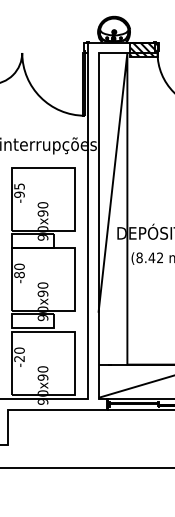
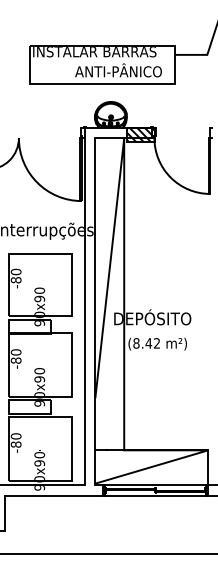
text: (18, 190) -> (15, 275), -95 -> -80
text: (19, 358) -> (16, 444), -20 -> -80

